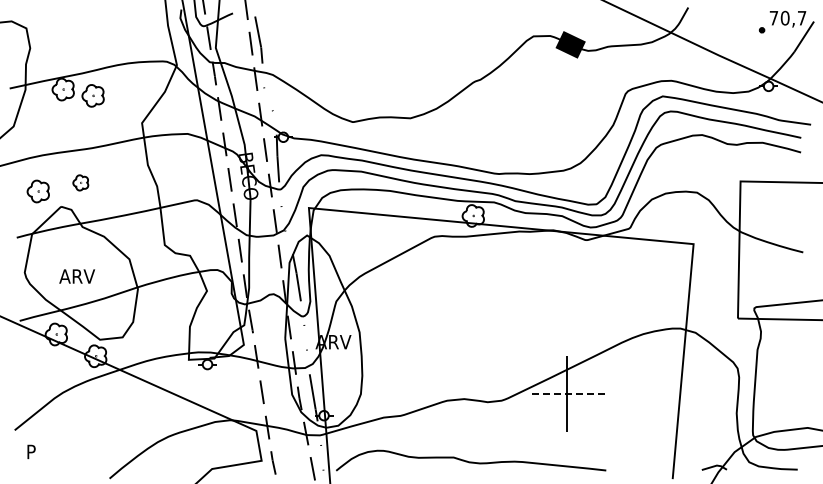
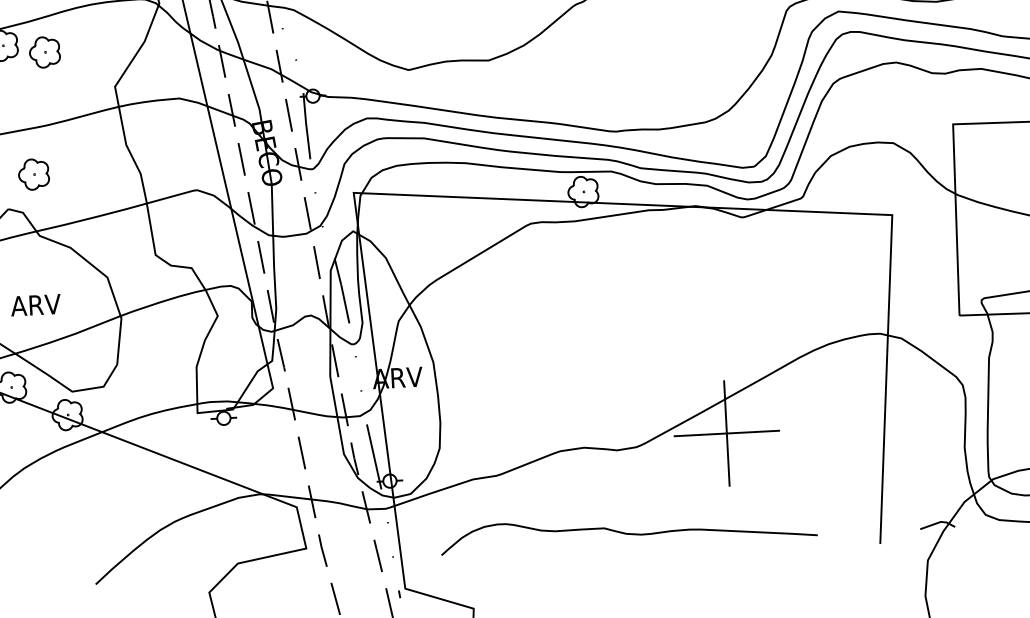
part: (80, 182) -> (33, 174), size x1.43
line: (566, 394) -> (726, 433), dashed -> solid
curve: (471, 461) -> (629, 532), moved

